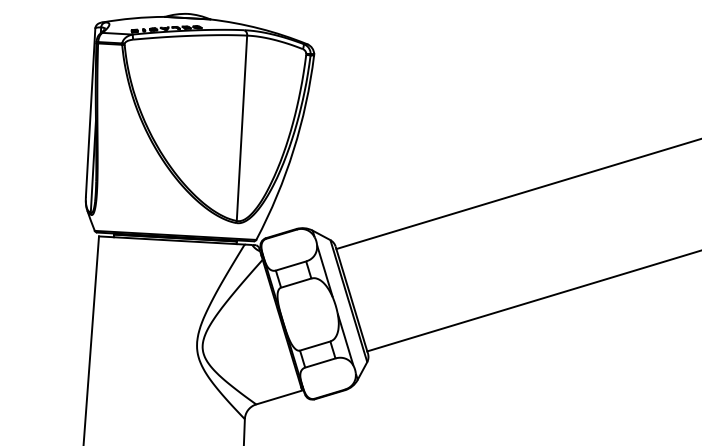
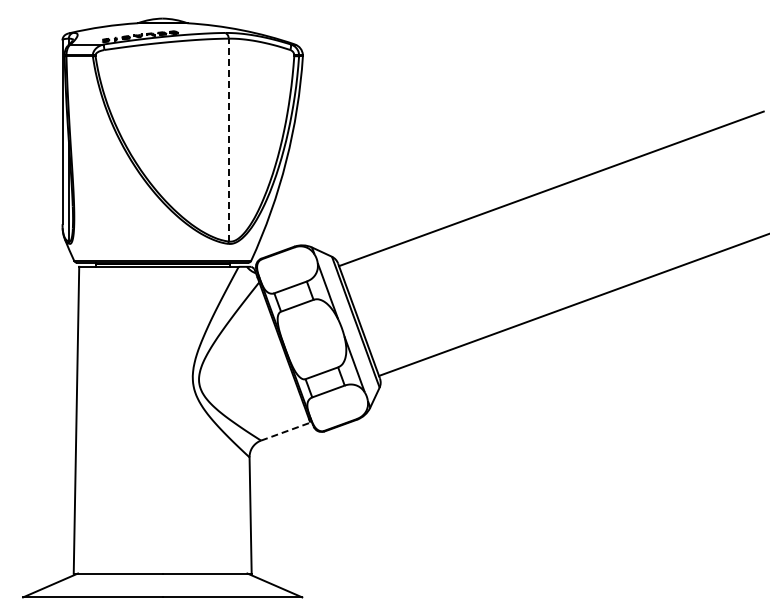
line: (241, 127) -> (228, 139), solid -> dashed
line: (279, 397) -> (286, 431), solid -> dashed

